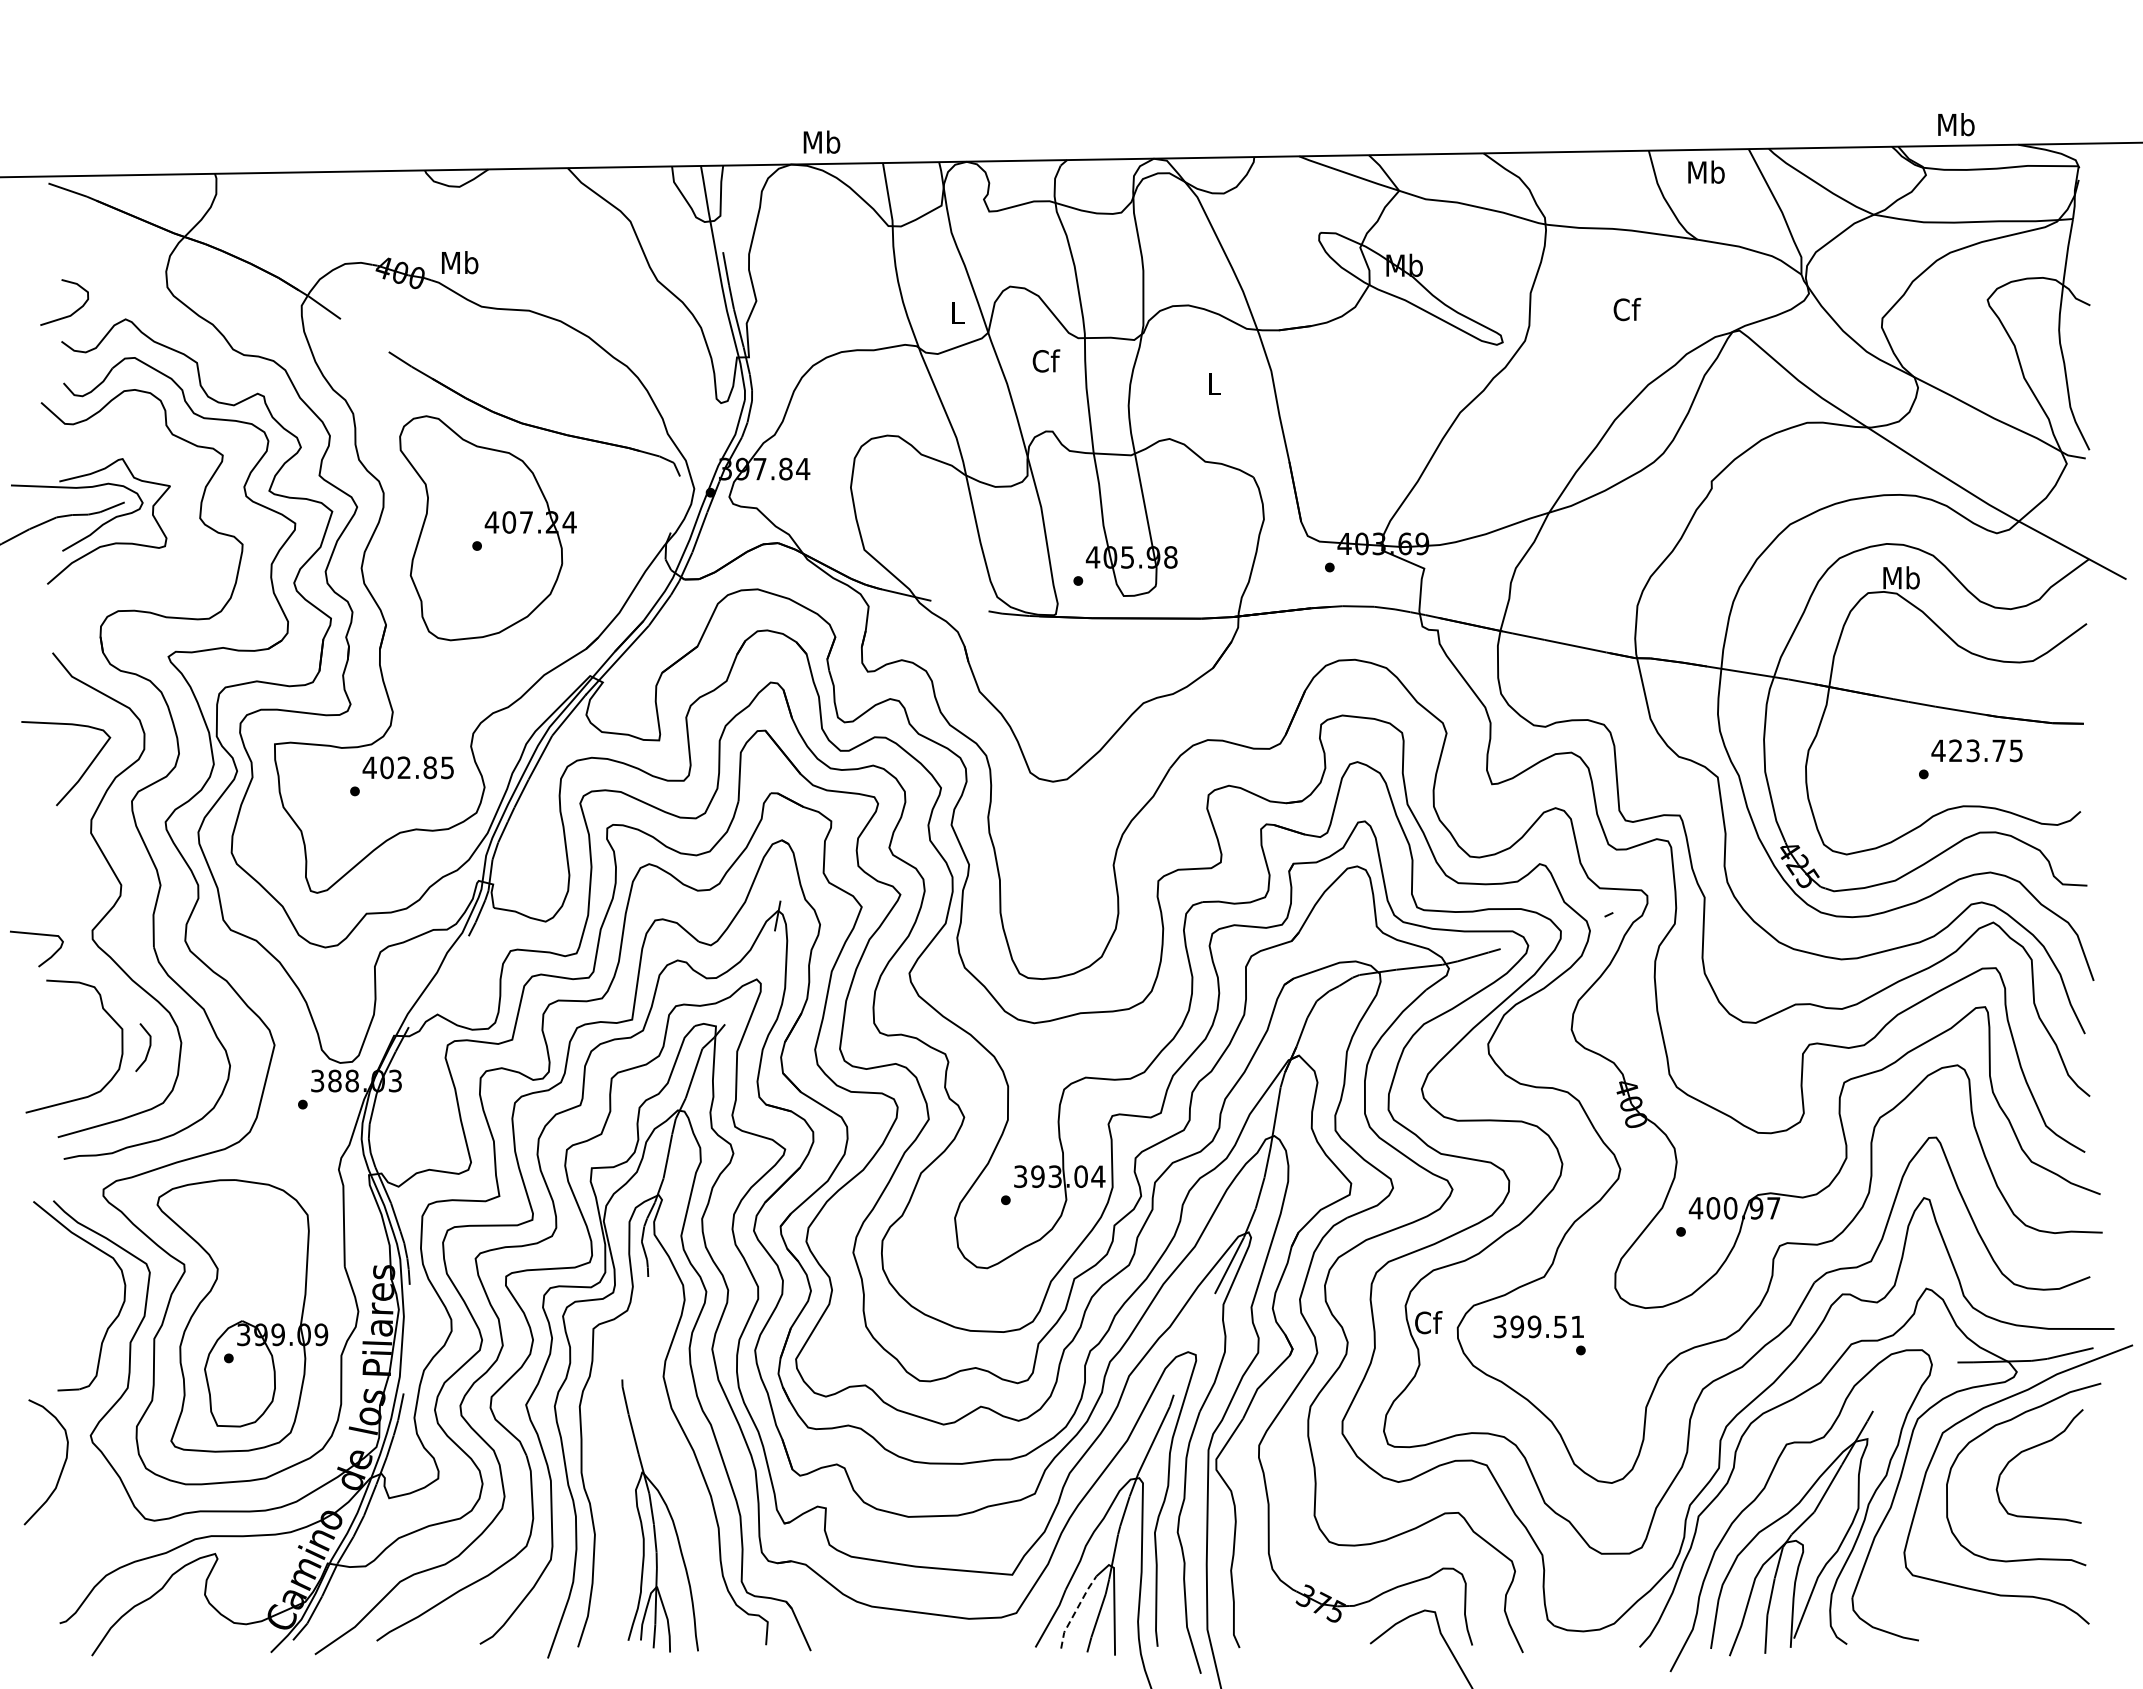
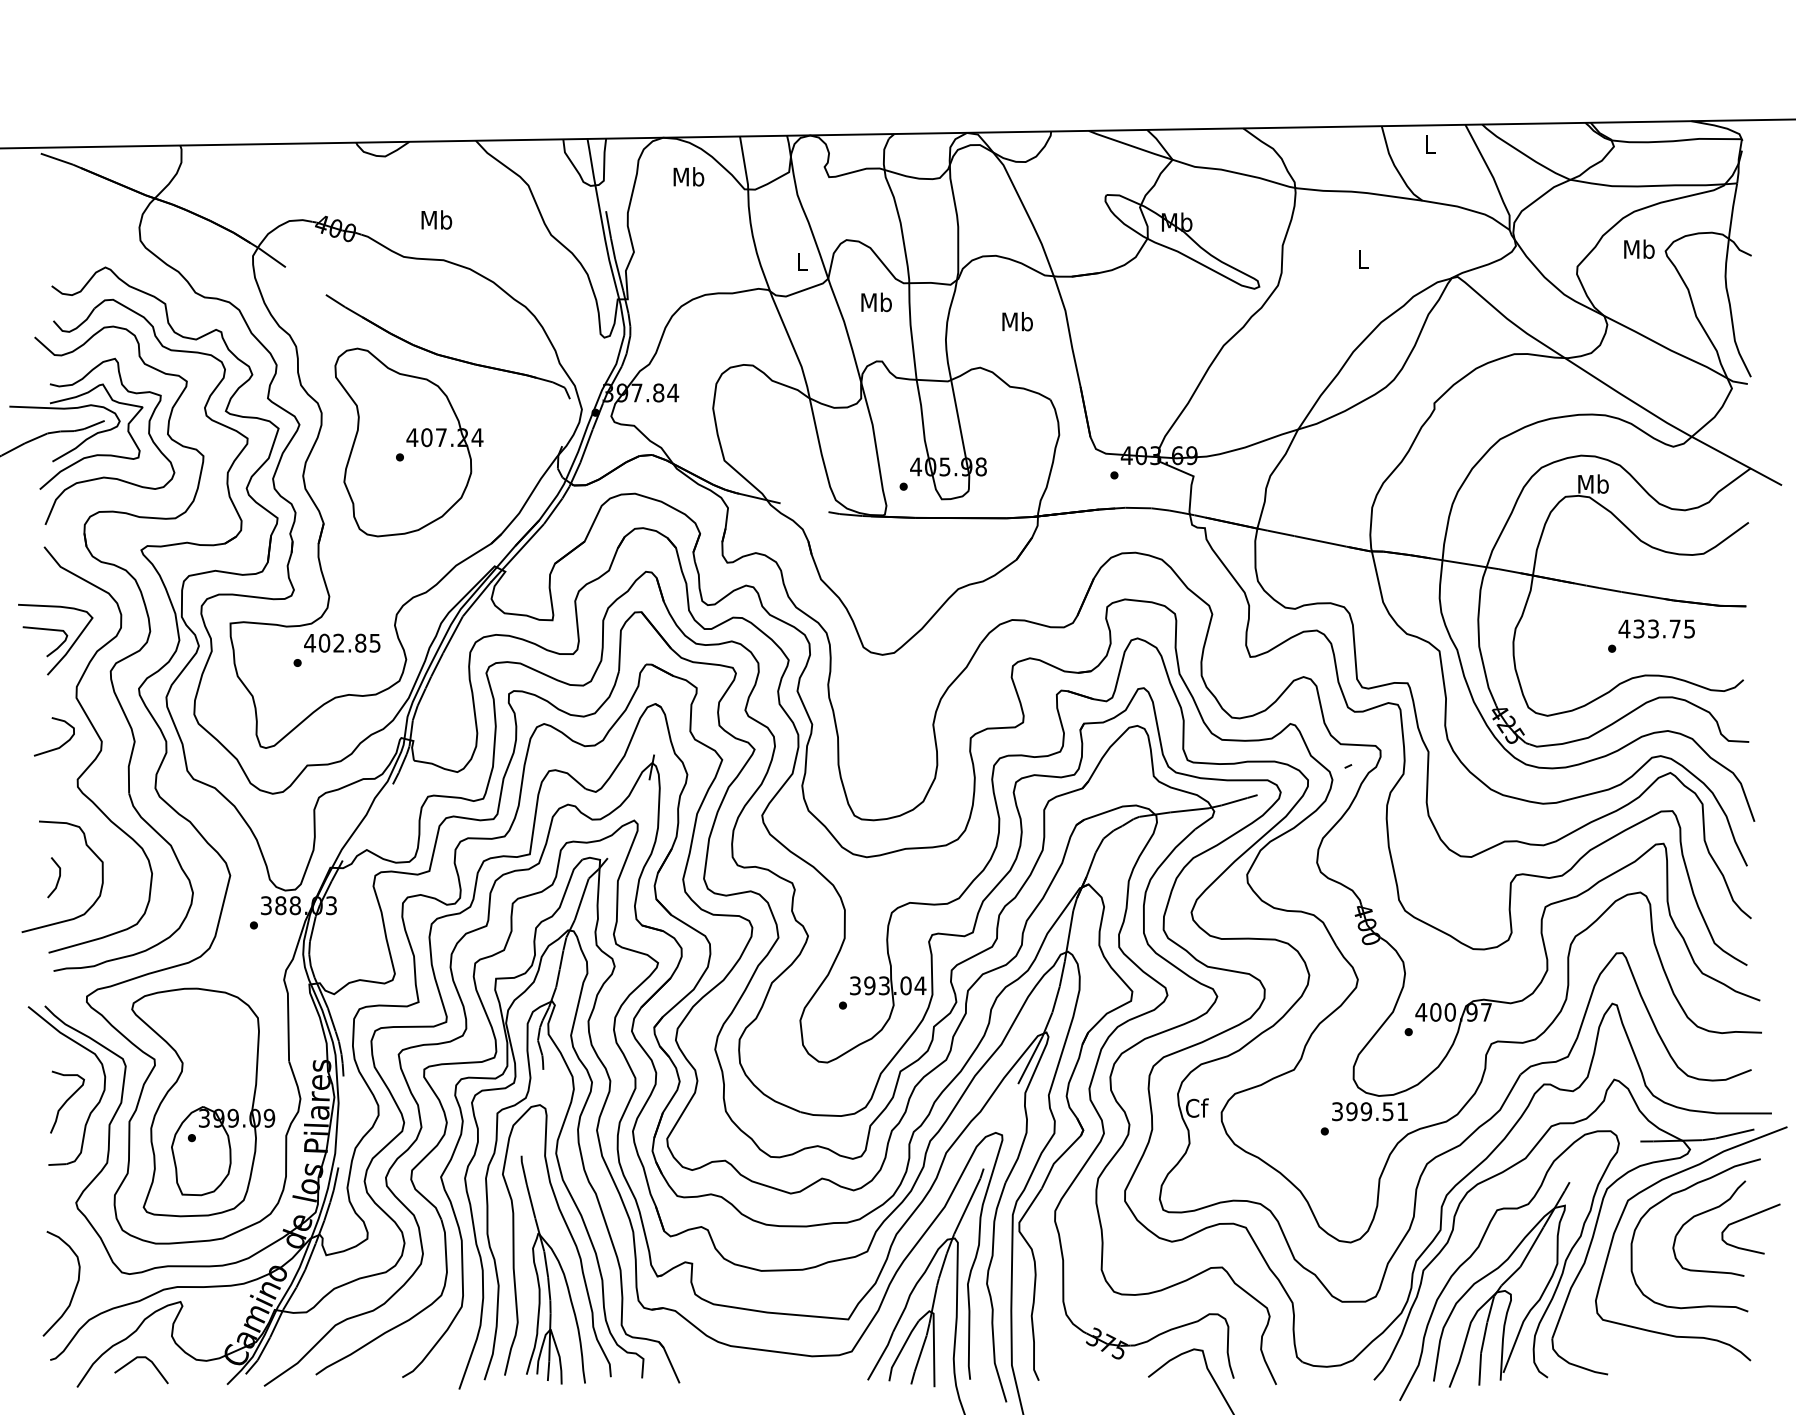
text: (1956, 124) -> (1639, 249), moved
text: (821, 141) -> (688, 176), moved
text: (1706, 171) -> (1430, 143), Mb -> L
text: (460, 262) -> (437, 219), moved
text: (1627, 309) -> (1363, 259), Cf -> L
curve: (71, 313) -> (60, 746), moved
text: (1045, 360) -> (876, 301), Cf -> Mb
text: (1214, 383) -> (1017, 321), L -> Mb
curve: (130, 569) -> (109, 477), added
text: (1955, 750) -> (1638, 628), 423.75 -> 433.75
curve: (38, 935) -> (46, 630), moved
line: (148, 1047) -> (58, 877), moved
curve: (80, 1314) -> (67, 1101), added
text: (1538, 1326) -> (1369, 1111), moved
curve: (2084, 1454) -> (1746, 1218), added
curve: (62, 1466) -> (75, 1287), moved
curve: (679, 1472) -> (569, 1233), added
line: (1075, 1611) -> (901, 1350), dashed -> solid
line: (177, 1624) -> (148, 1361), added

